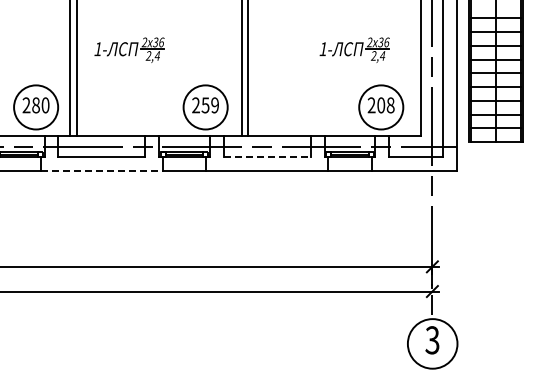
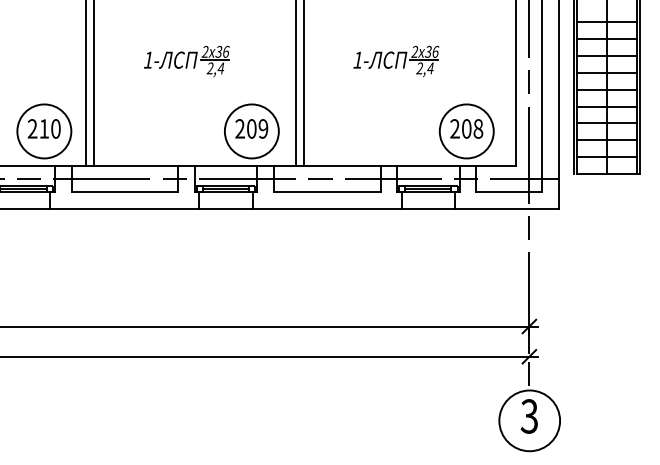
part: (129, 49) -> (186, 60), moved
part: (354, 49) -> (396, 60), moved
text: (35, 105) -> (43, 129), 280 -> 210
text: (205, 105) -> (251, 129), 259 -> 209
line: (267, 157) -> (327, 192), dashed -> solid
line: (101, 170) -> (124, 208), dashed -> solid

